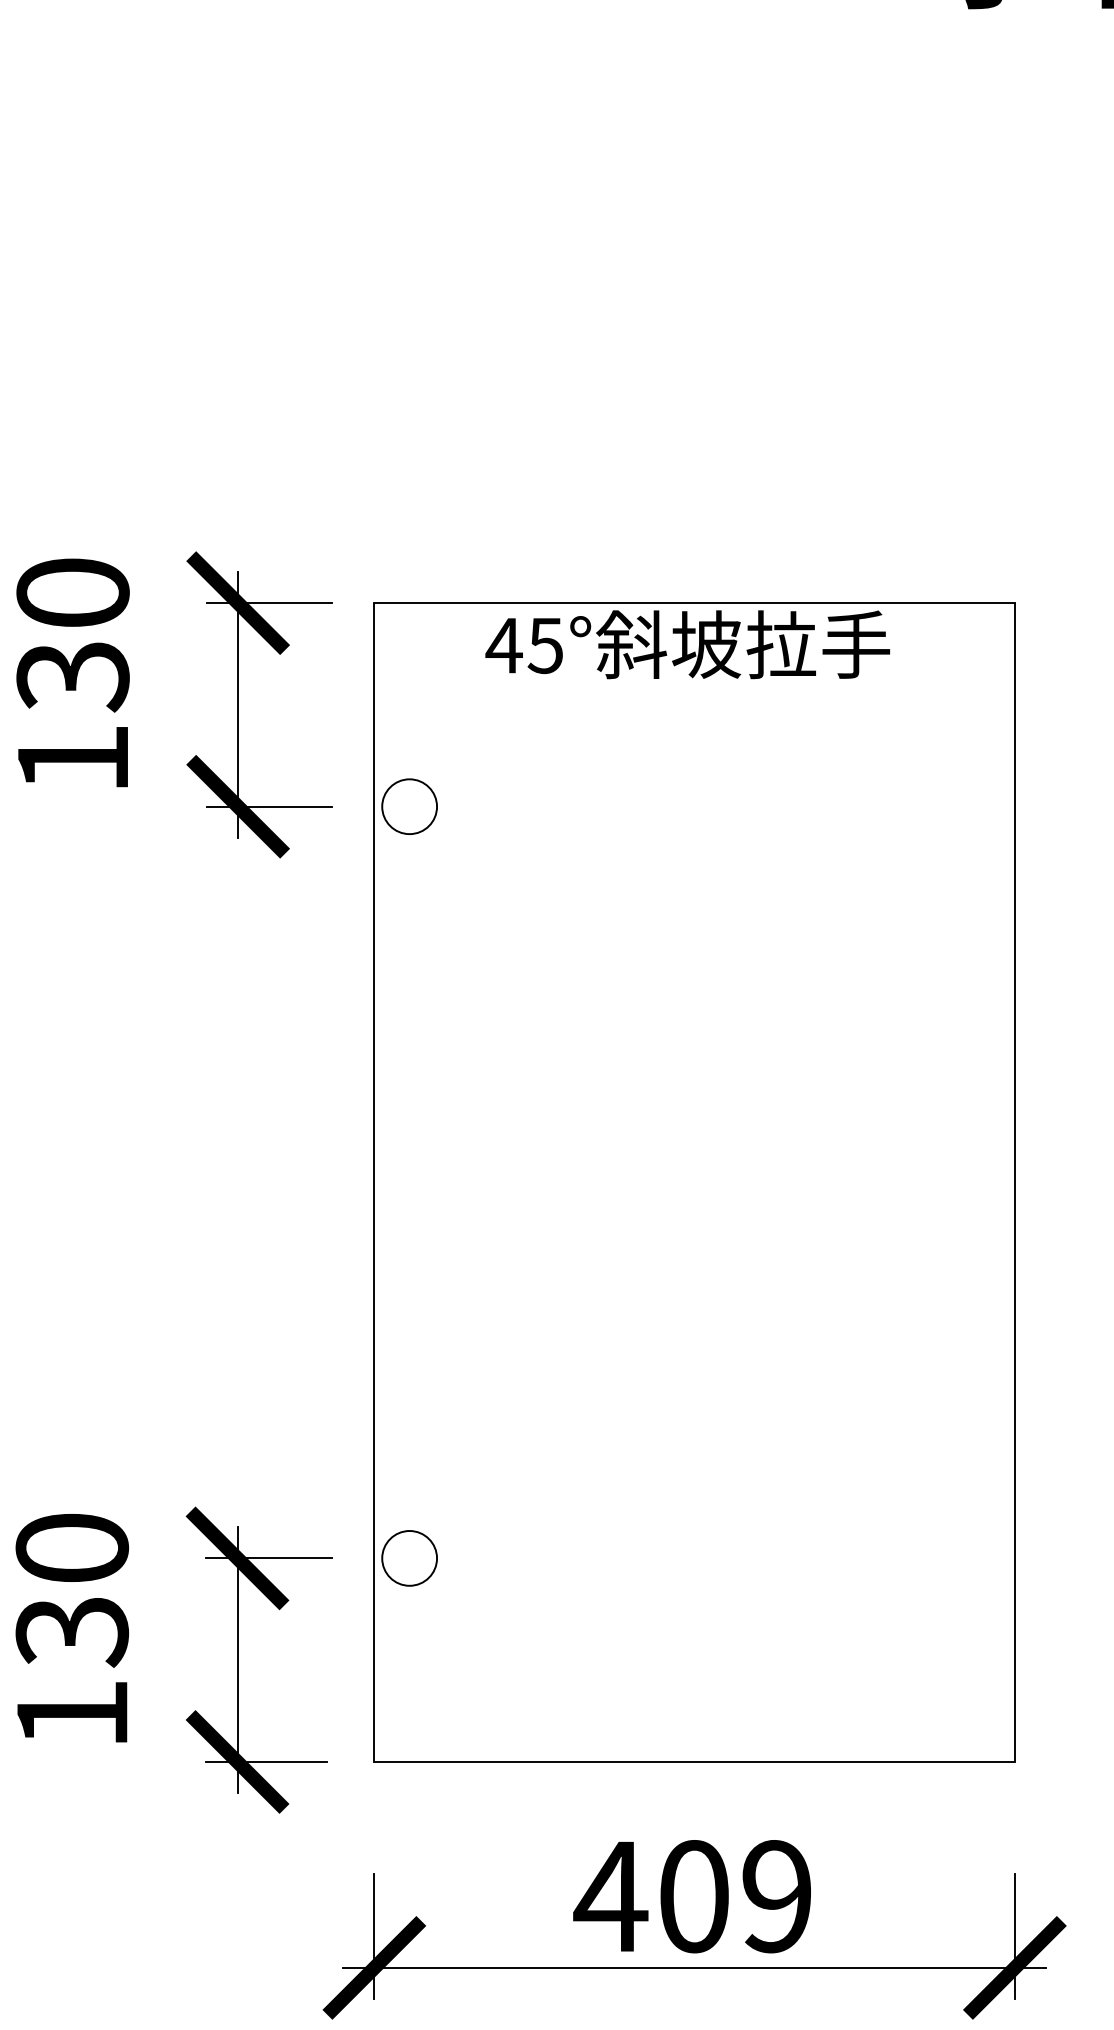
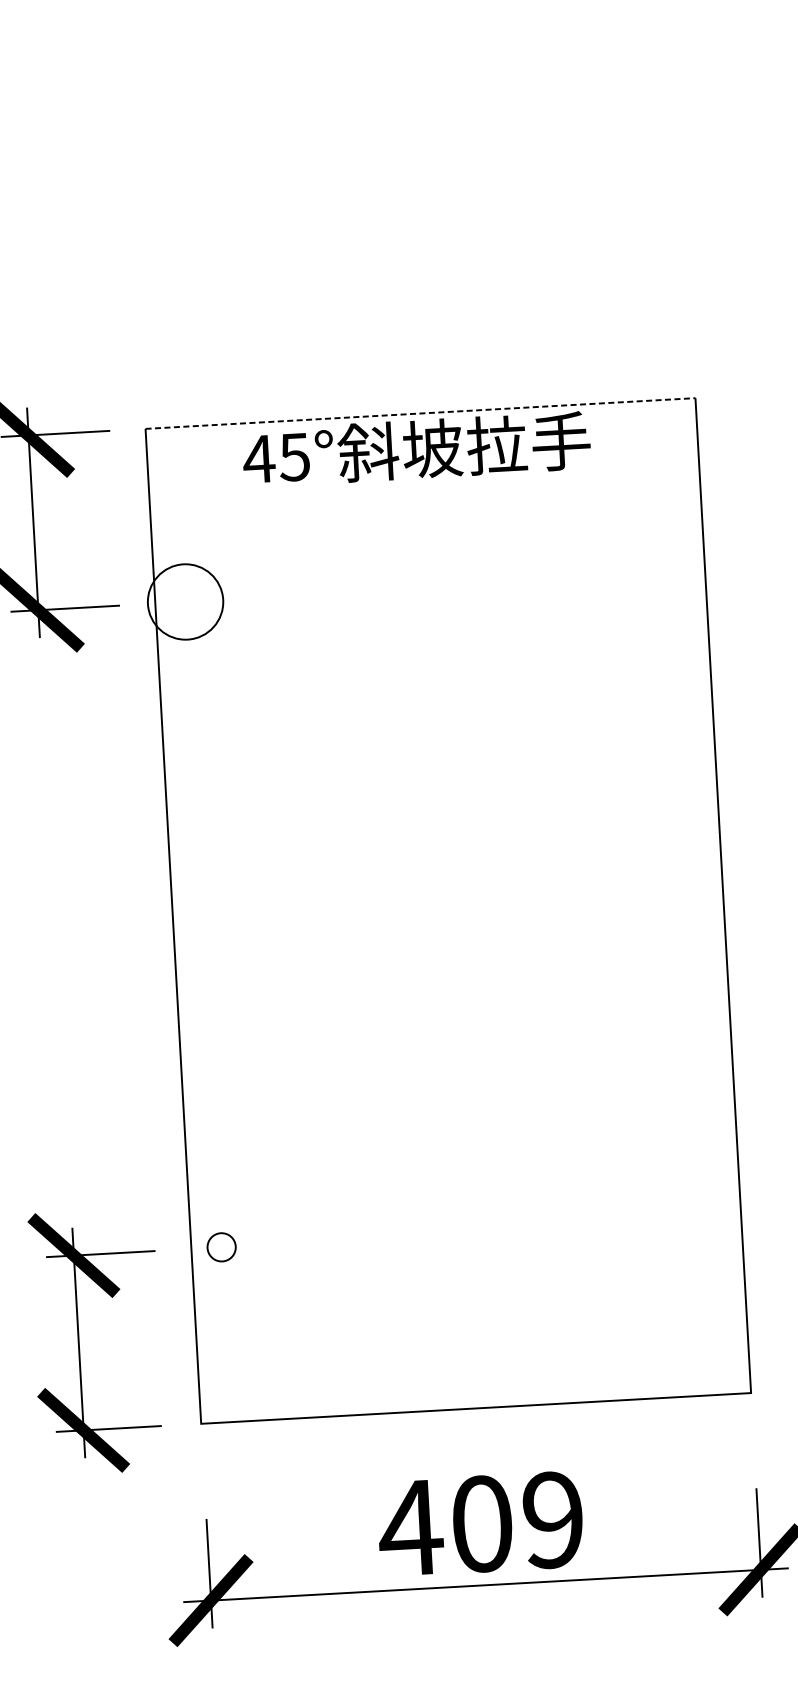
line: (695, 603) -> (421, 413), solid -> dashed
circle: (409, 806) -> (185, 601), size x1.6
circle: (409, 1558) -> (221, 1247), size x0.6

